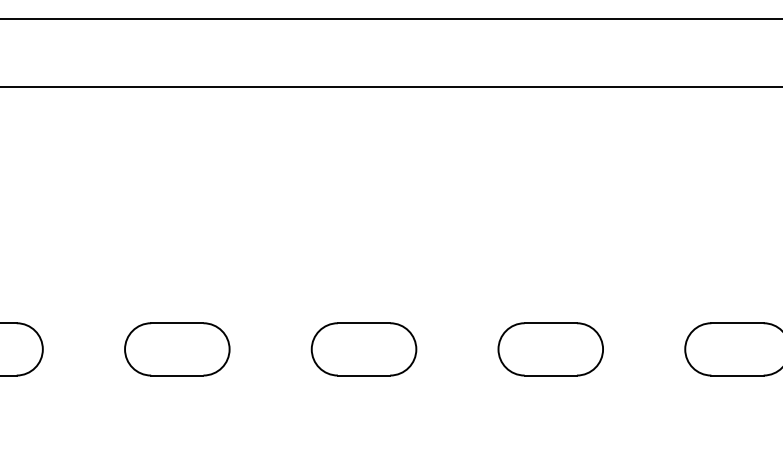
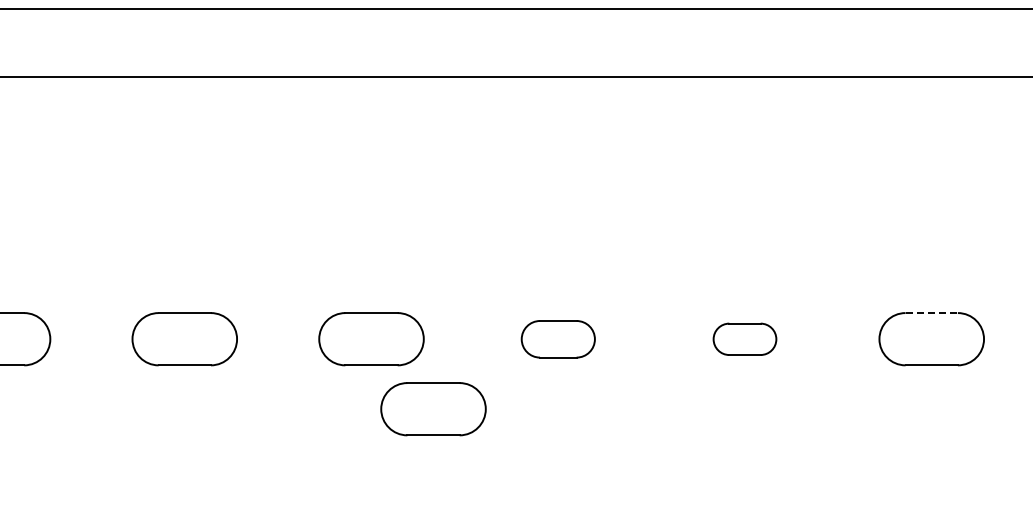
line: (738, 323) -> (932, 313), solid -> dashed
part: (364, 349) -> (558, 339), size x0.7
part: (550, 349) -> (744, 339), size x0.6
part: (239, 419) -> (433, 409), added

